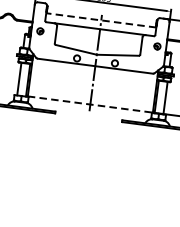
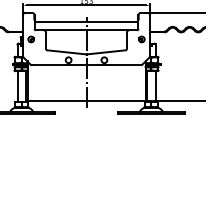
line: (101, 20) -> (86, 22), dashed -> solid
line: (91, 104) -> (87, 101), dashed -> solid

